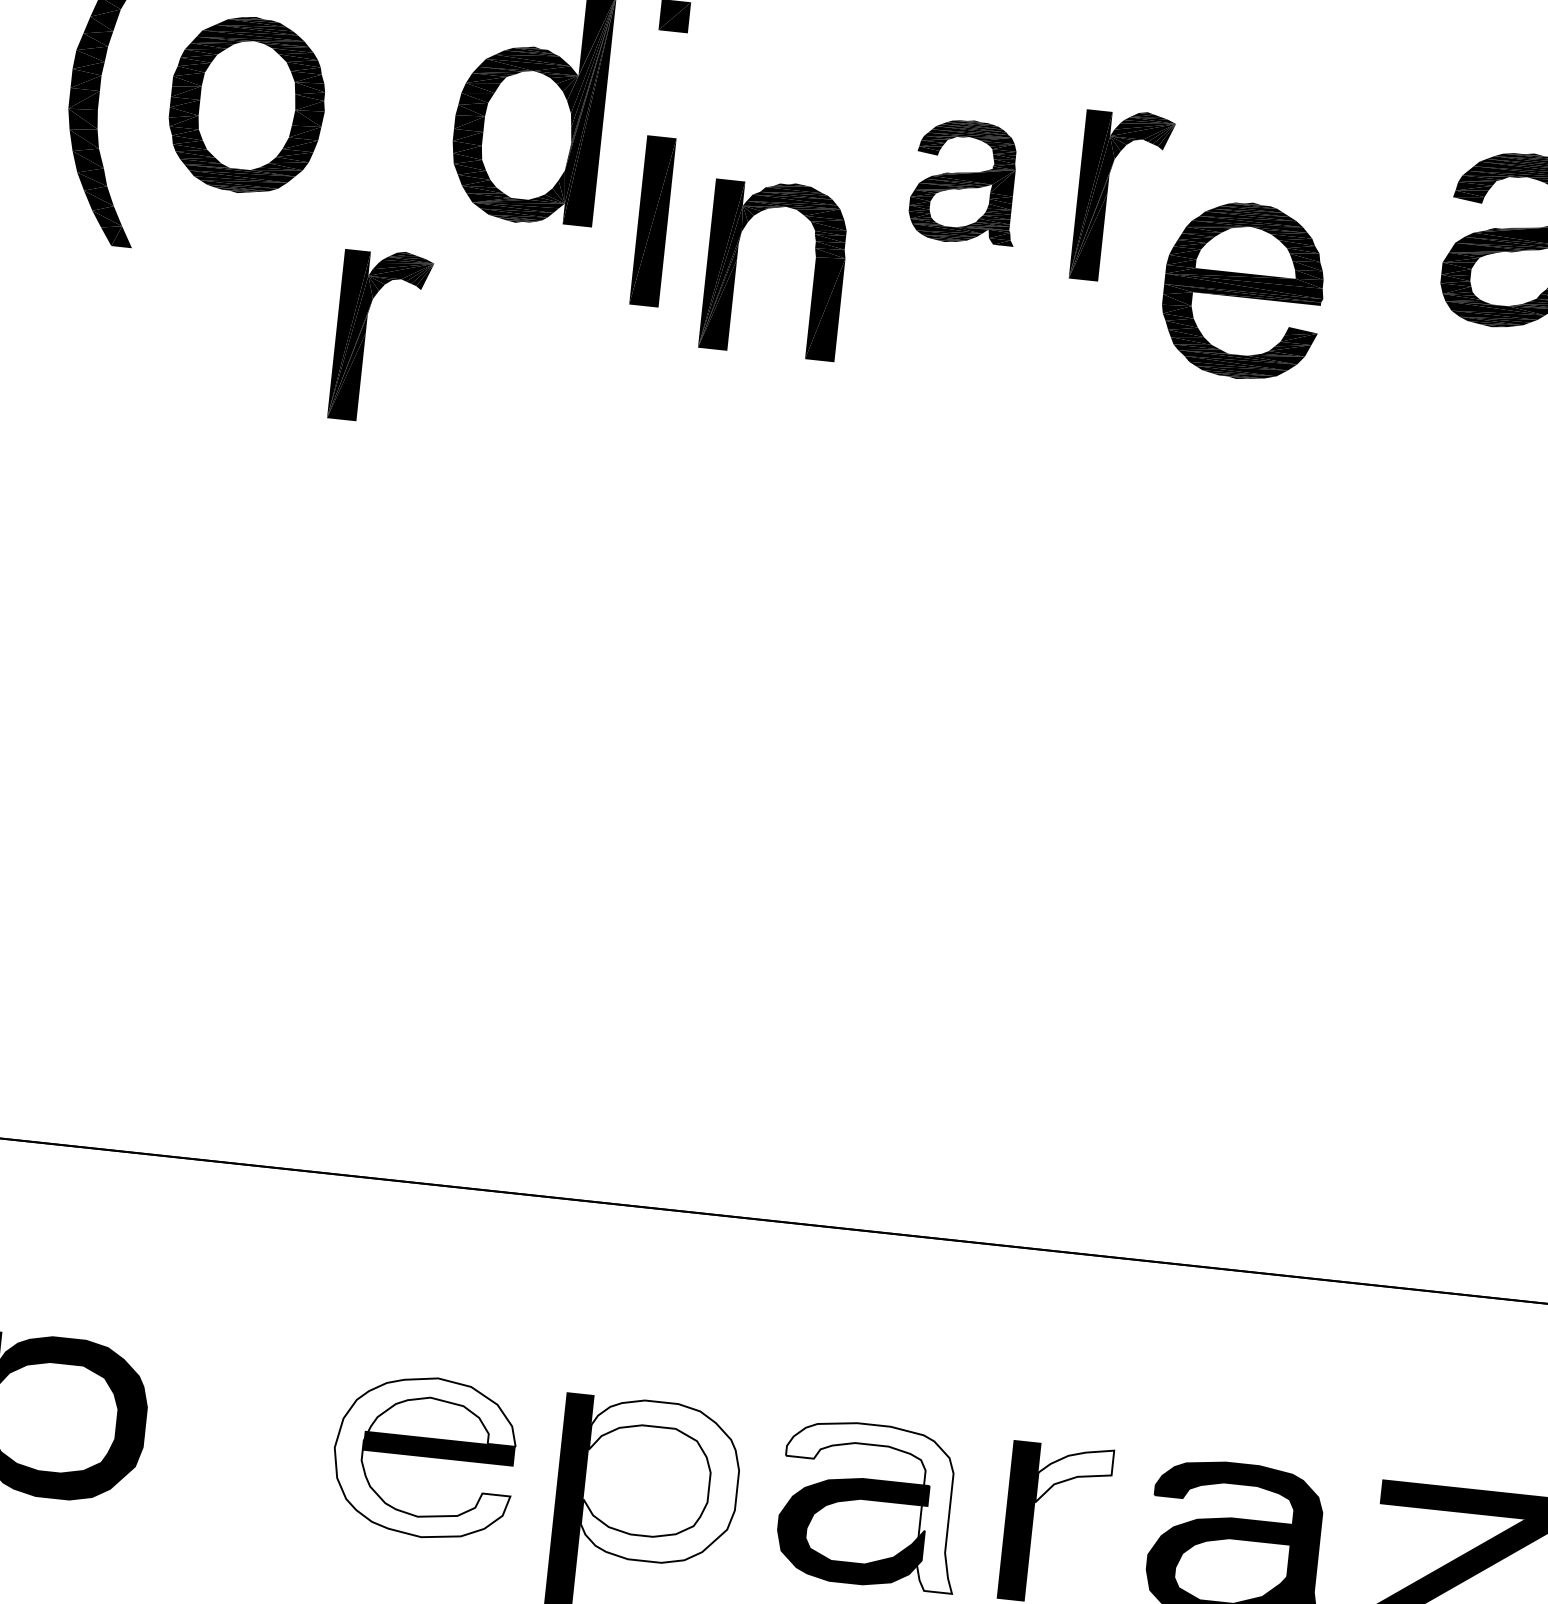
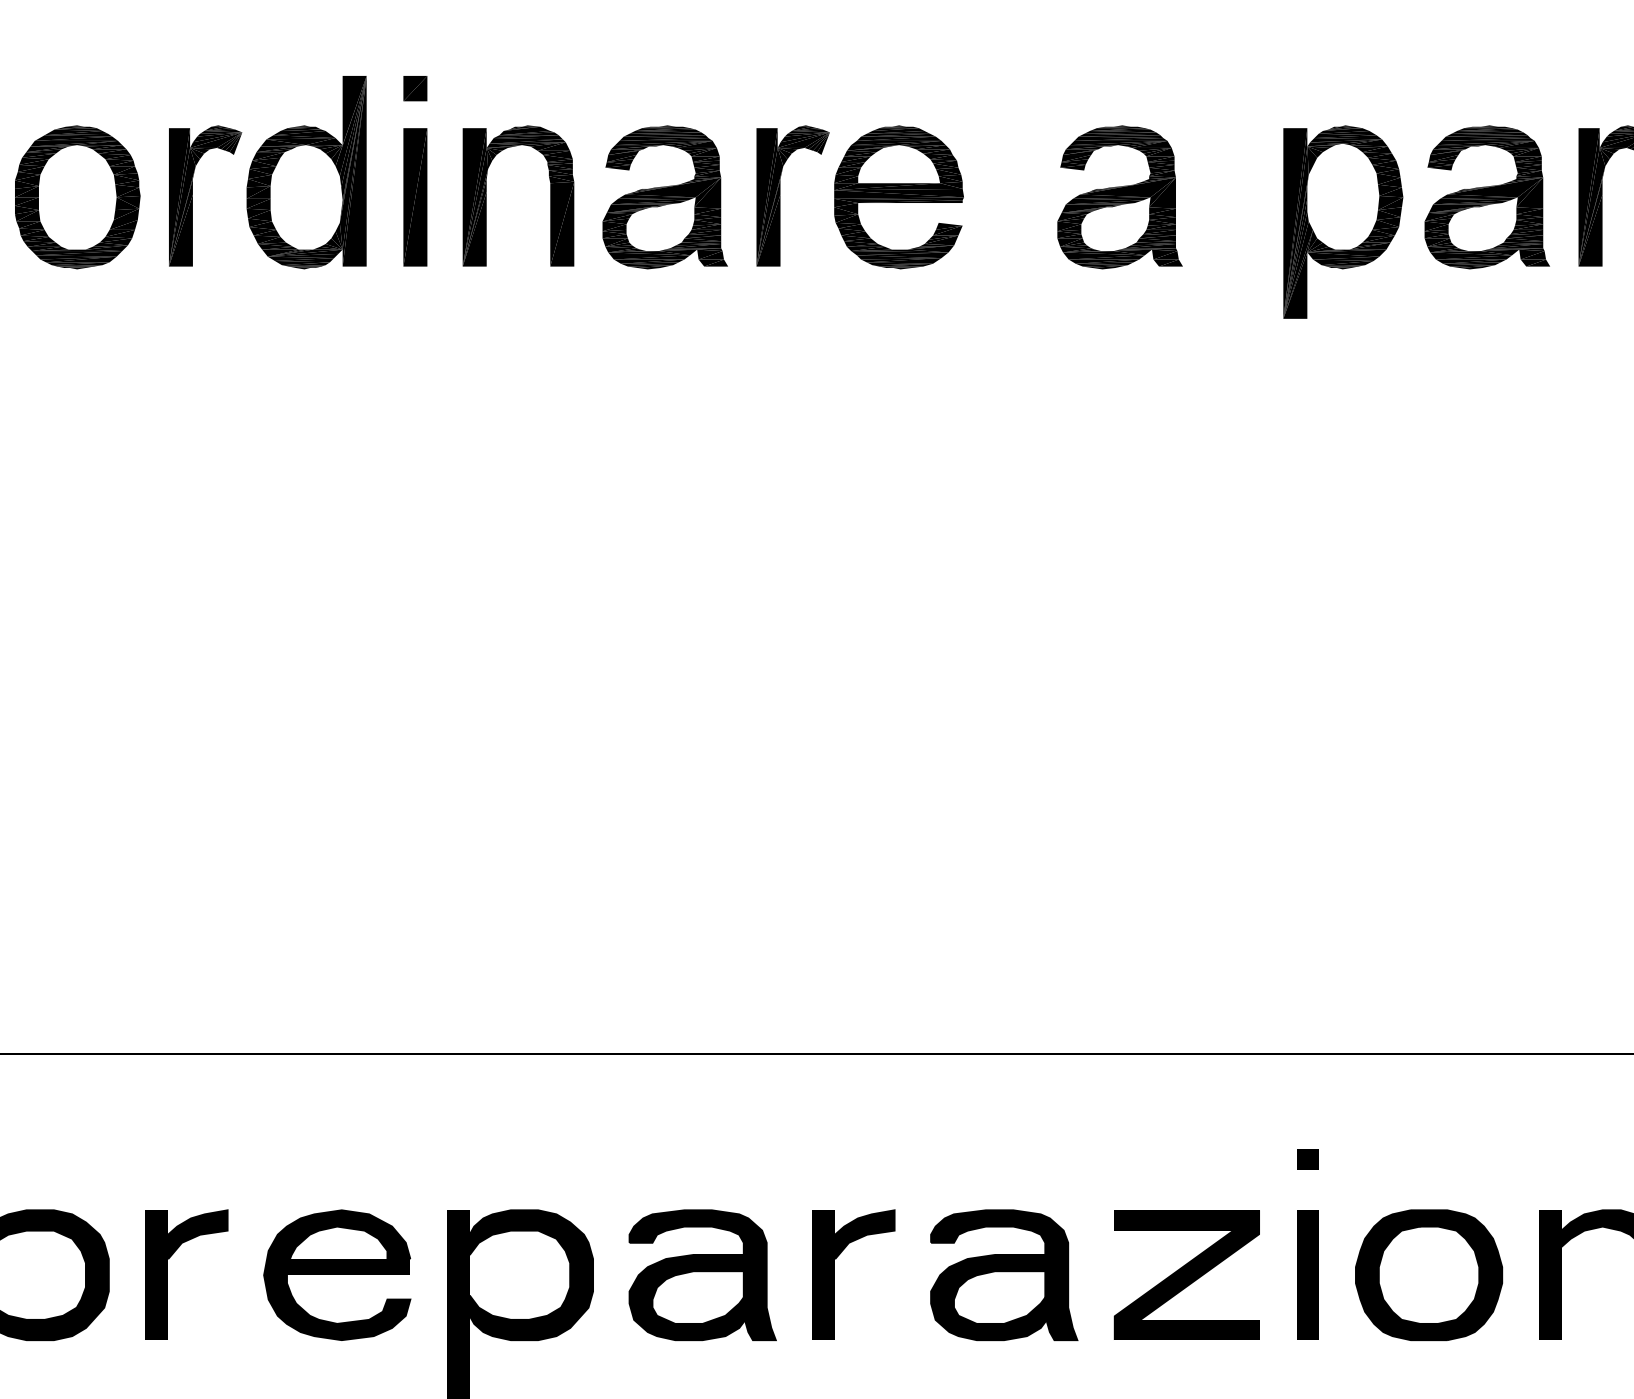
part: (965, 181) -> (664, 197), size x1.43
part: (653, 221) -> (415, 197), moved
part: (736, 263) -> (486, 195), moved
part: (1243, 290) -> (898, 197), moved
part: (365, 334) -> (192, 195), moved
part: (216, 1434) -> (167, 1274), added
fill: (424, 1457) -> (337, 1275), added
fill: (1074, 1476) -> (864, 1234), added
fill: (661, 1482) -> (531, 1275), added
fill: (870, 1505) -> (702, 1275), added

